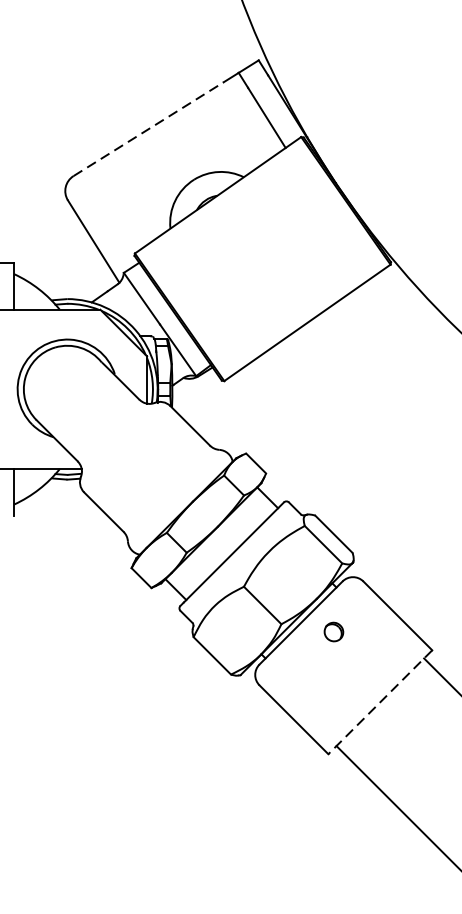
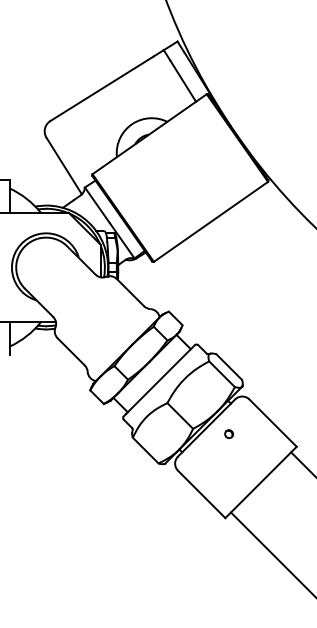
line: (148, 128) -> (101, 88), dashed -> solid
part: (332, 630) -> (228, 433), size x0.62
line: (379, 702) -> (260, 482), dashed -> solid

